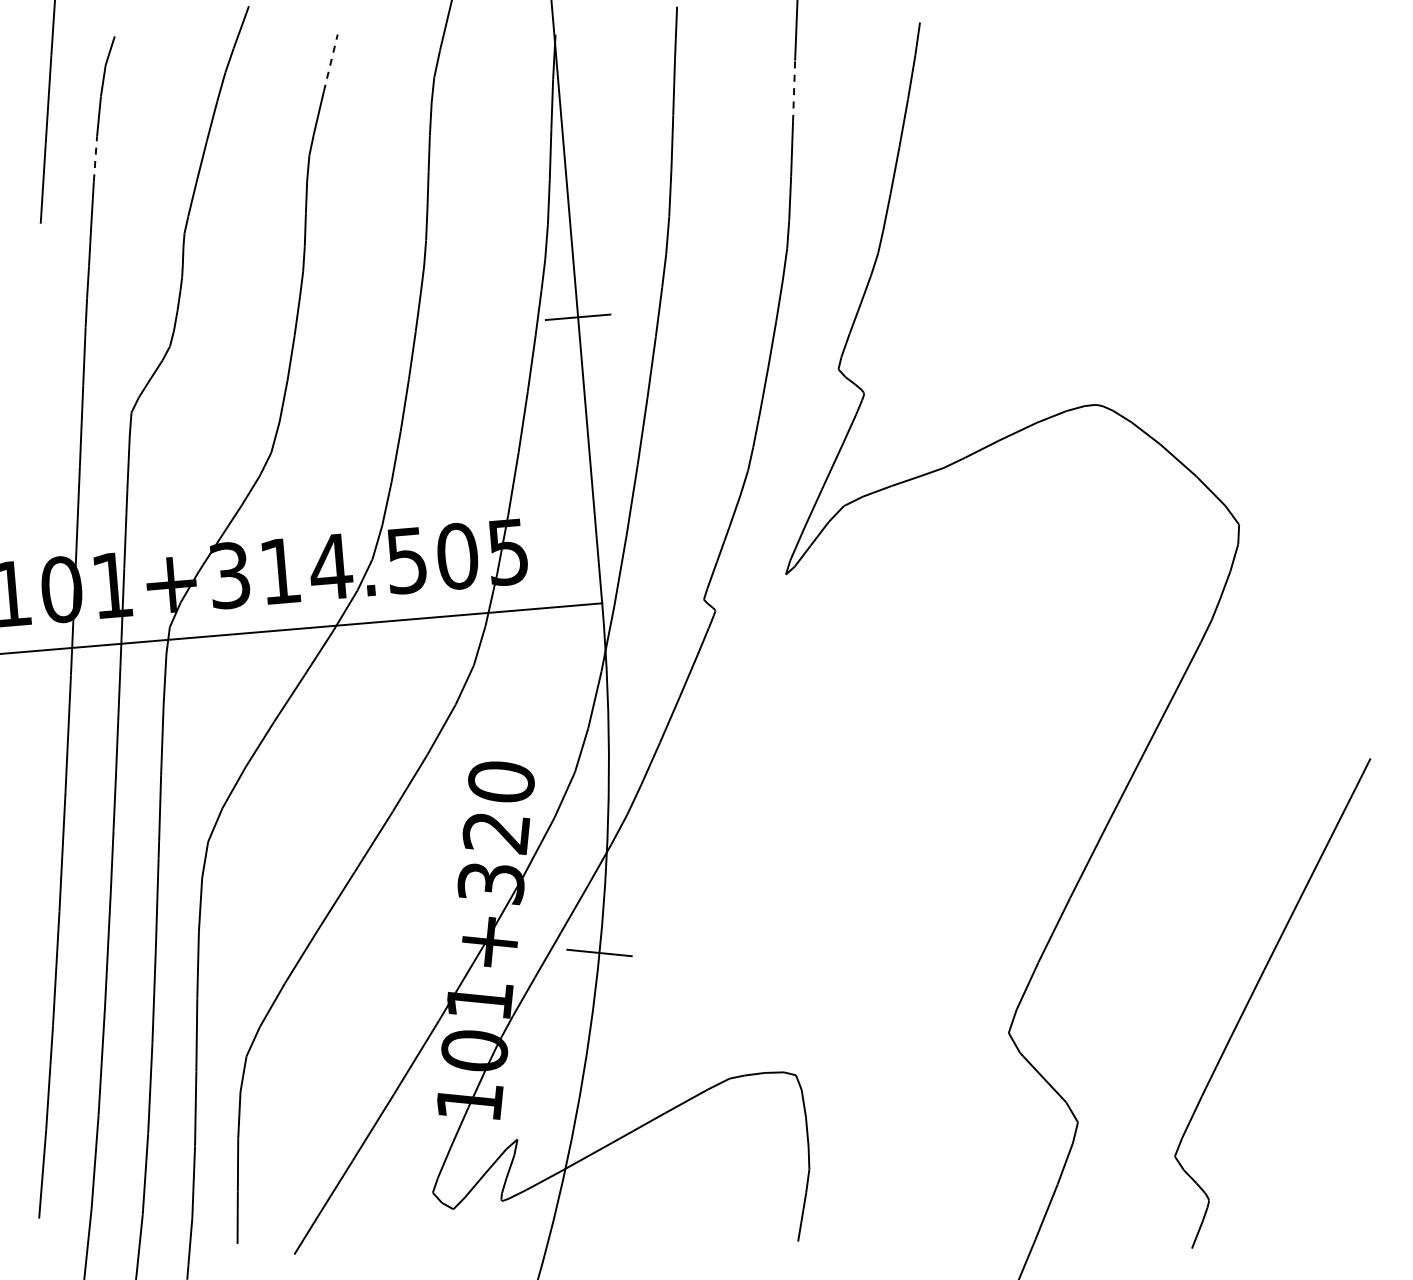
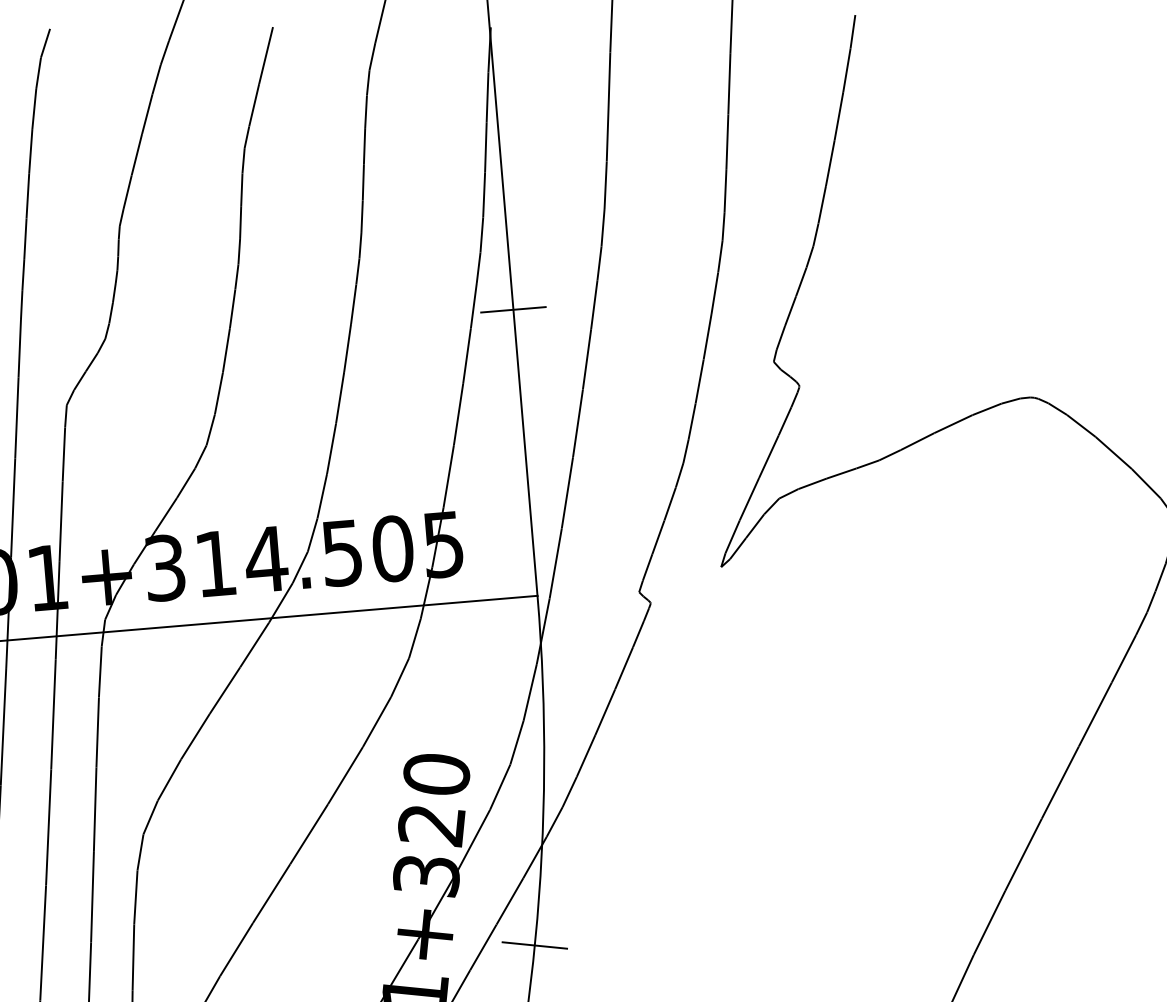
line: (330, 62) -> (265, 55), dashed -> solid
line: (794, 91) -> (729, 84), dashed -> solid
line: (95, 158) -> (30, 151), dashed -> solid

